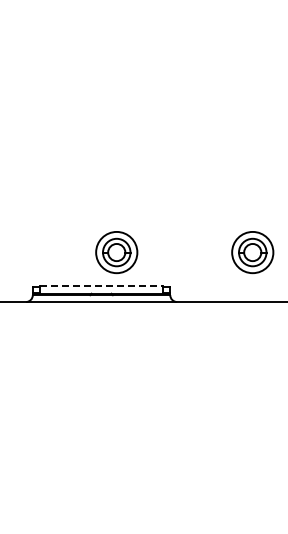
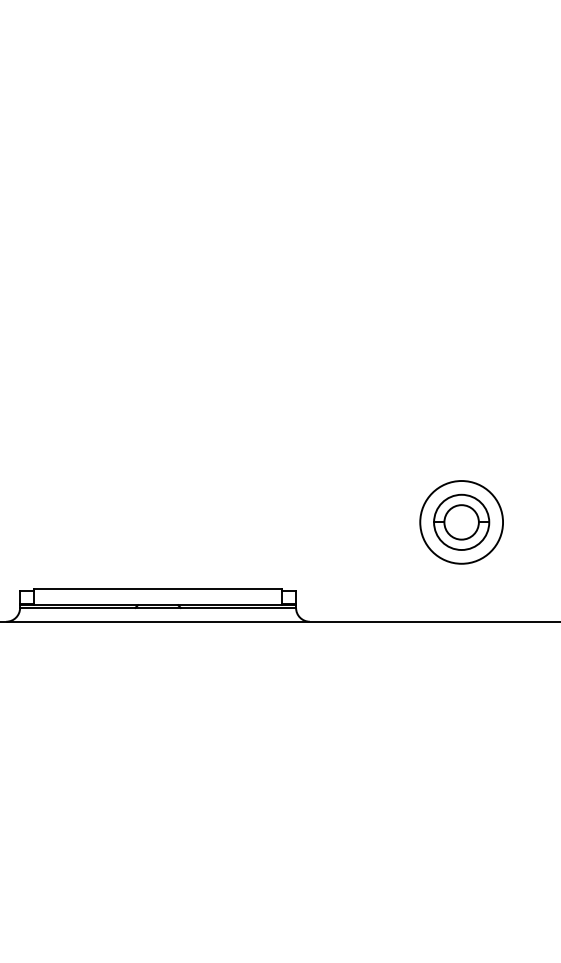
part: (116, 252) -> (188, 522), removed
line: (101, 285) -> (157, 588), dashed -> solid

